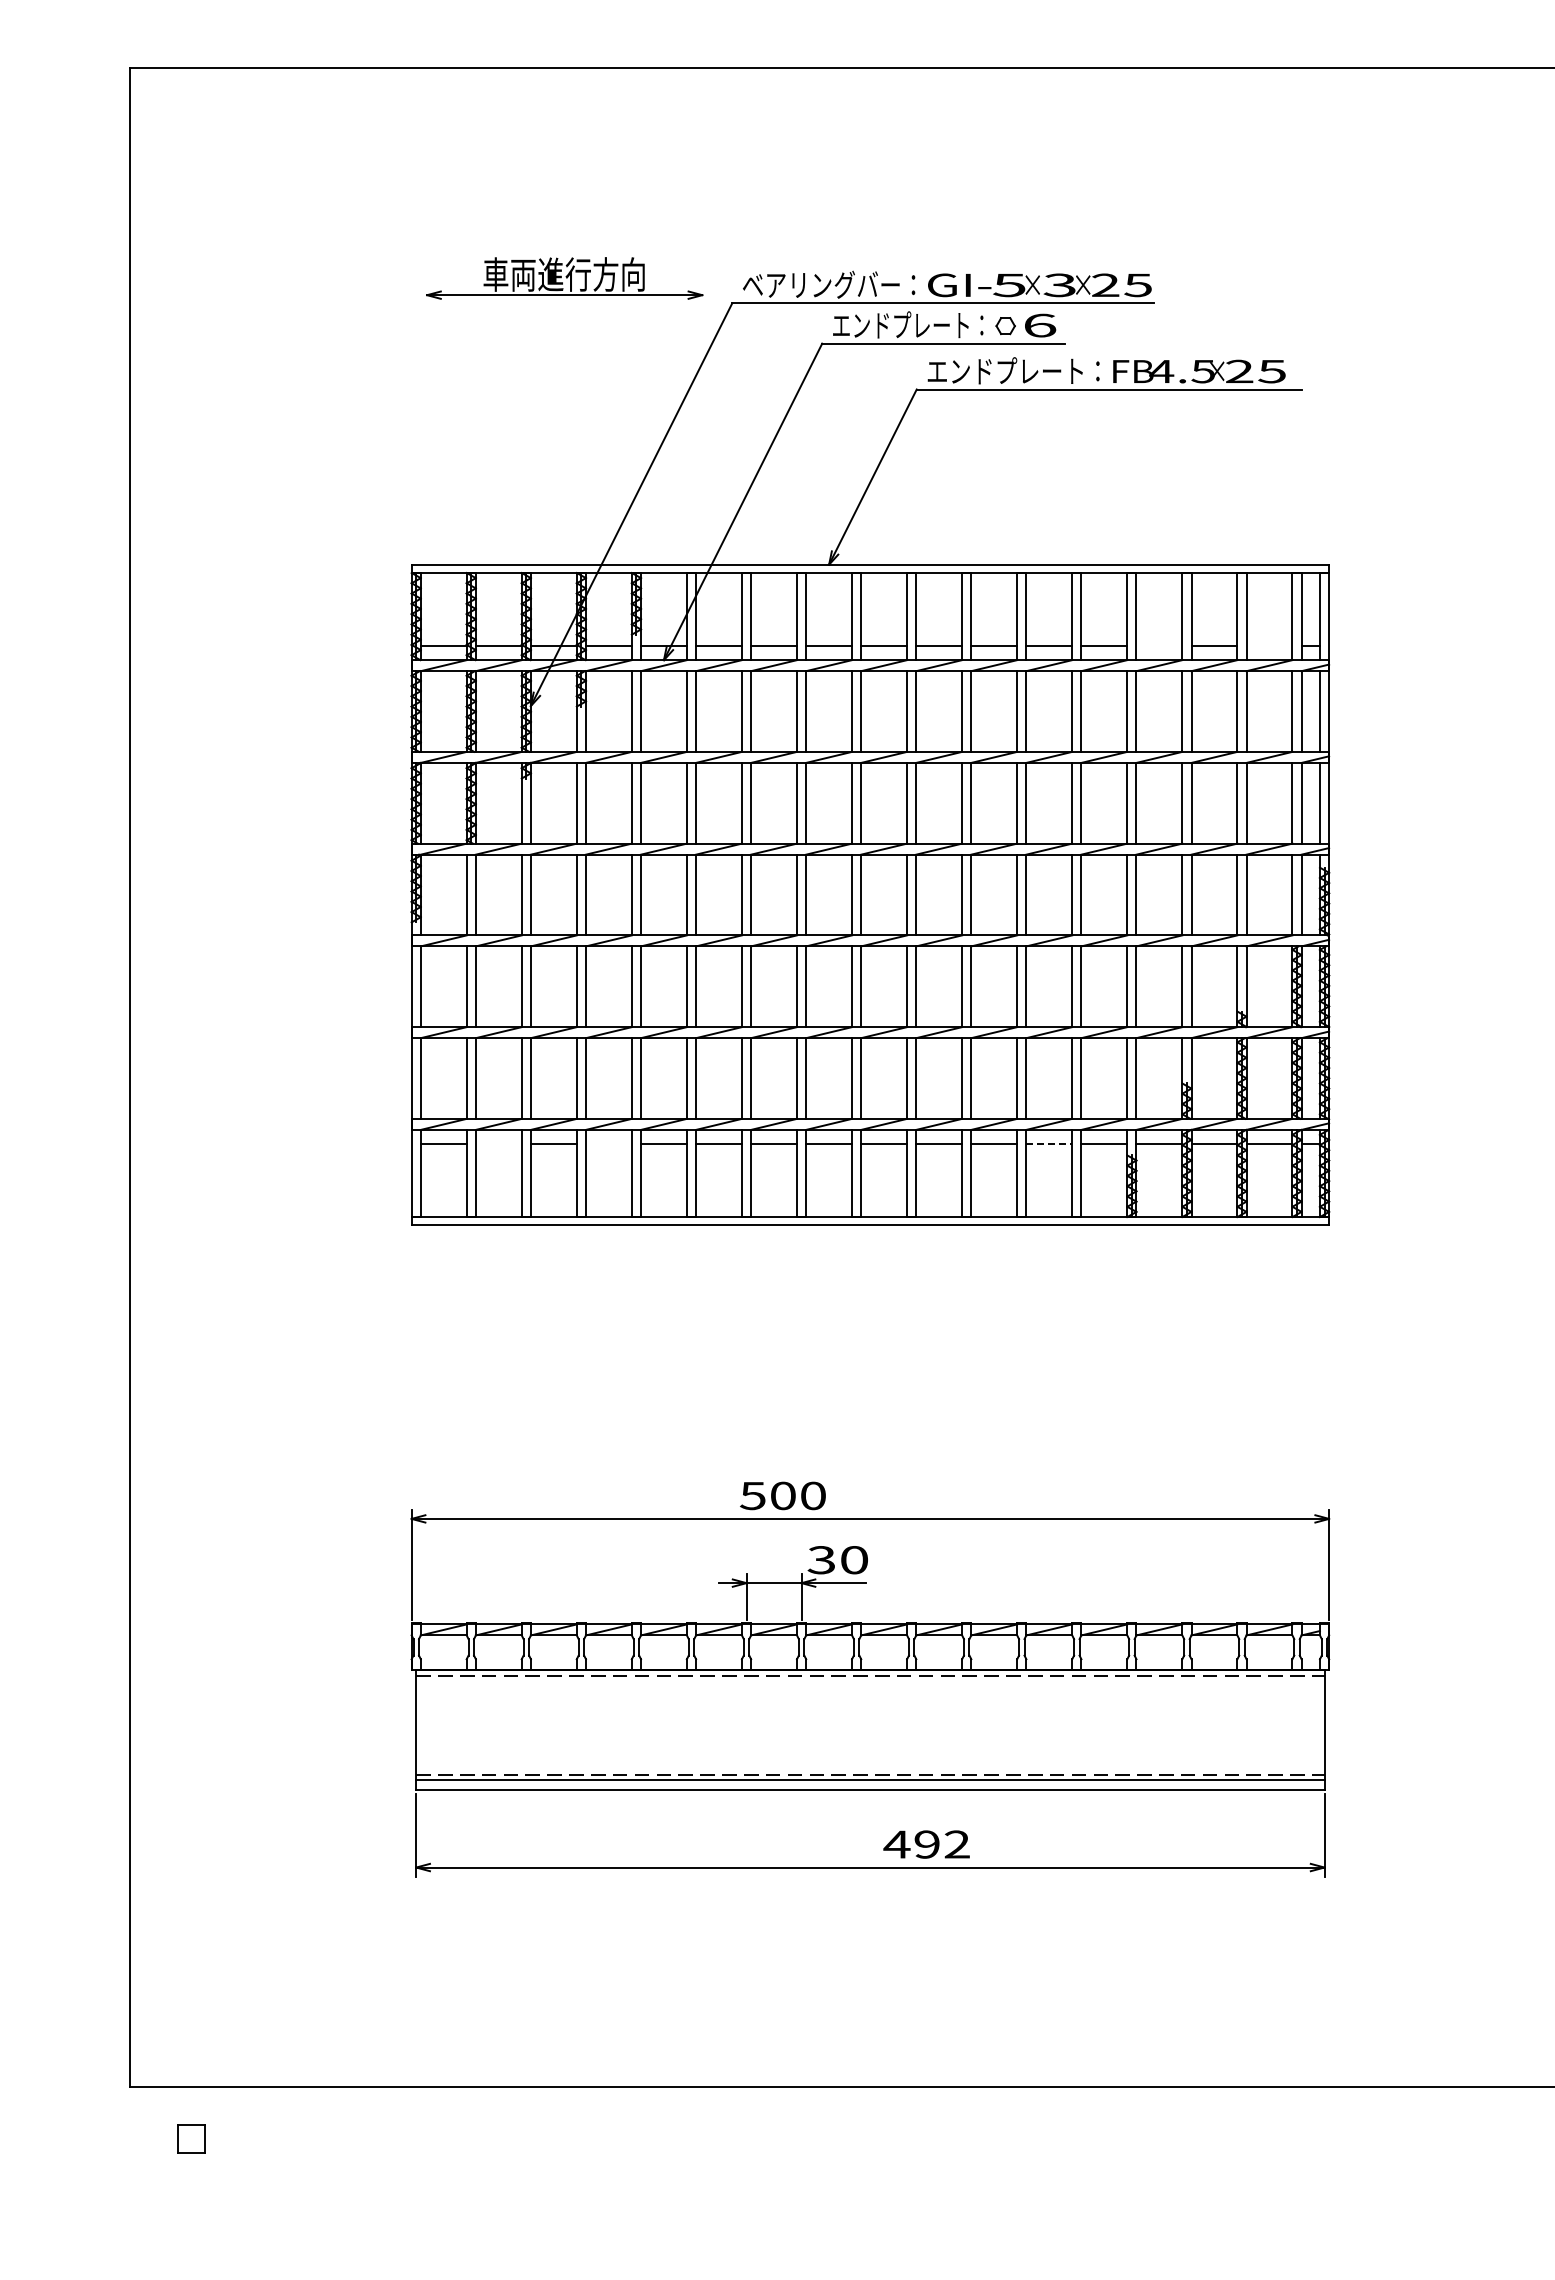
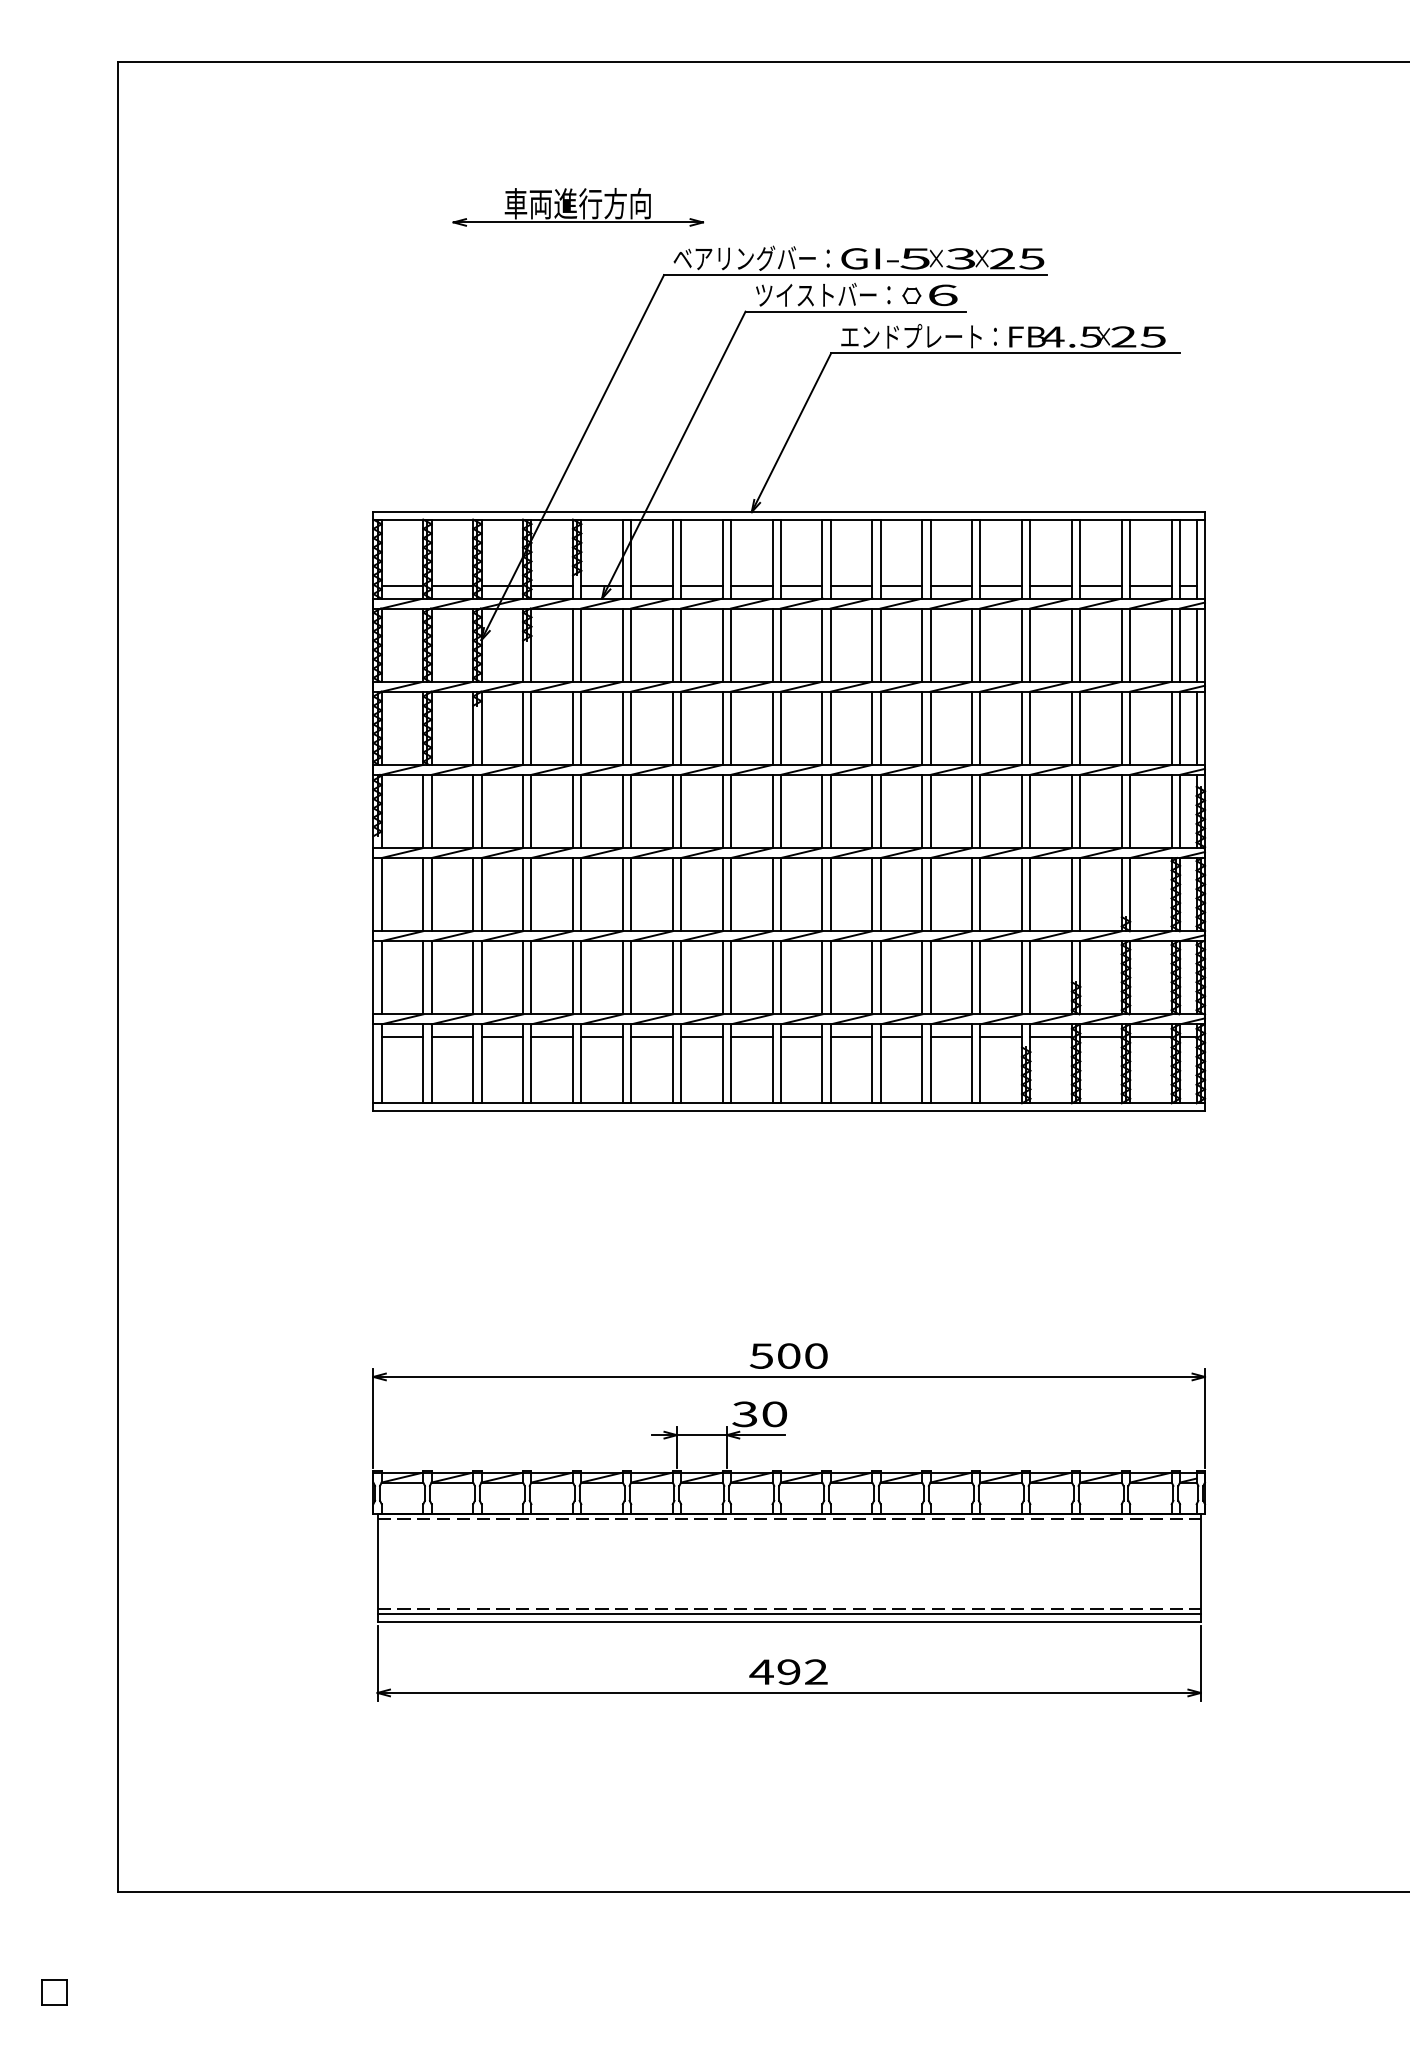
part: (564, 278) -> (578, 207), moved
text: (908, 324) -> (823, 294), エンドプレート： -> ツイストバー：
line: (1159, 646) -> (1051, 586), added
line: (1269, 646) -> (1150, 586), added
line: (498, 1143) -> (452, 1036), added
line: (608, 1143) -> (551, 1036), added
line: (1049, 1143) -> (951, 1036), dashed -> solid
text: (782, 1495) -> (788, 1355), moved
text: (926, 1844) -> (788, 1672), moved
part: (191, 2138) -> (55, 1992), moved

